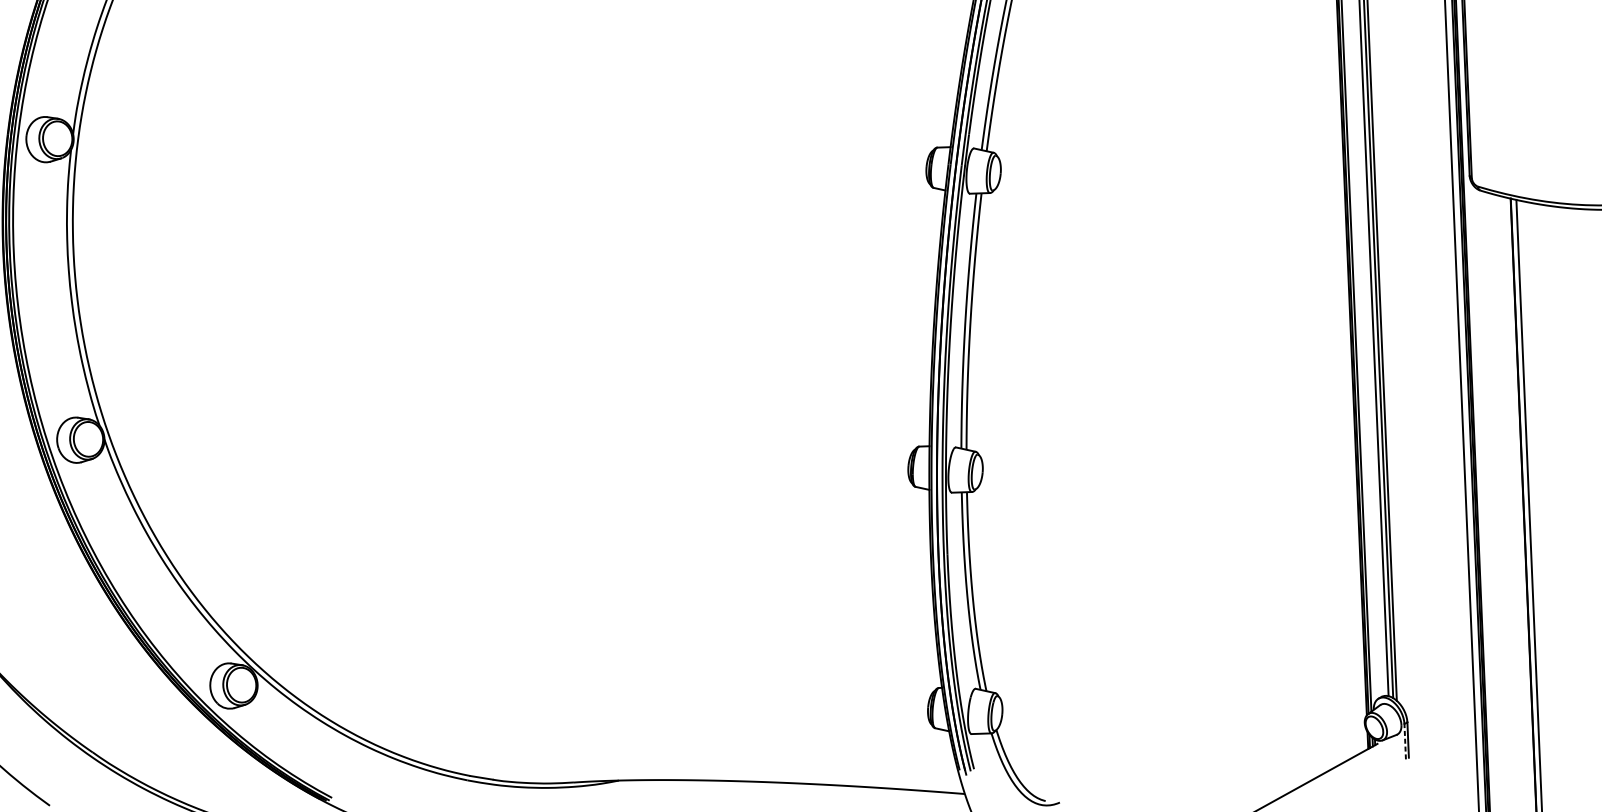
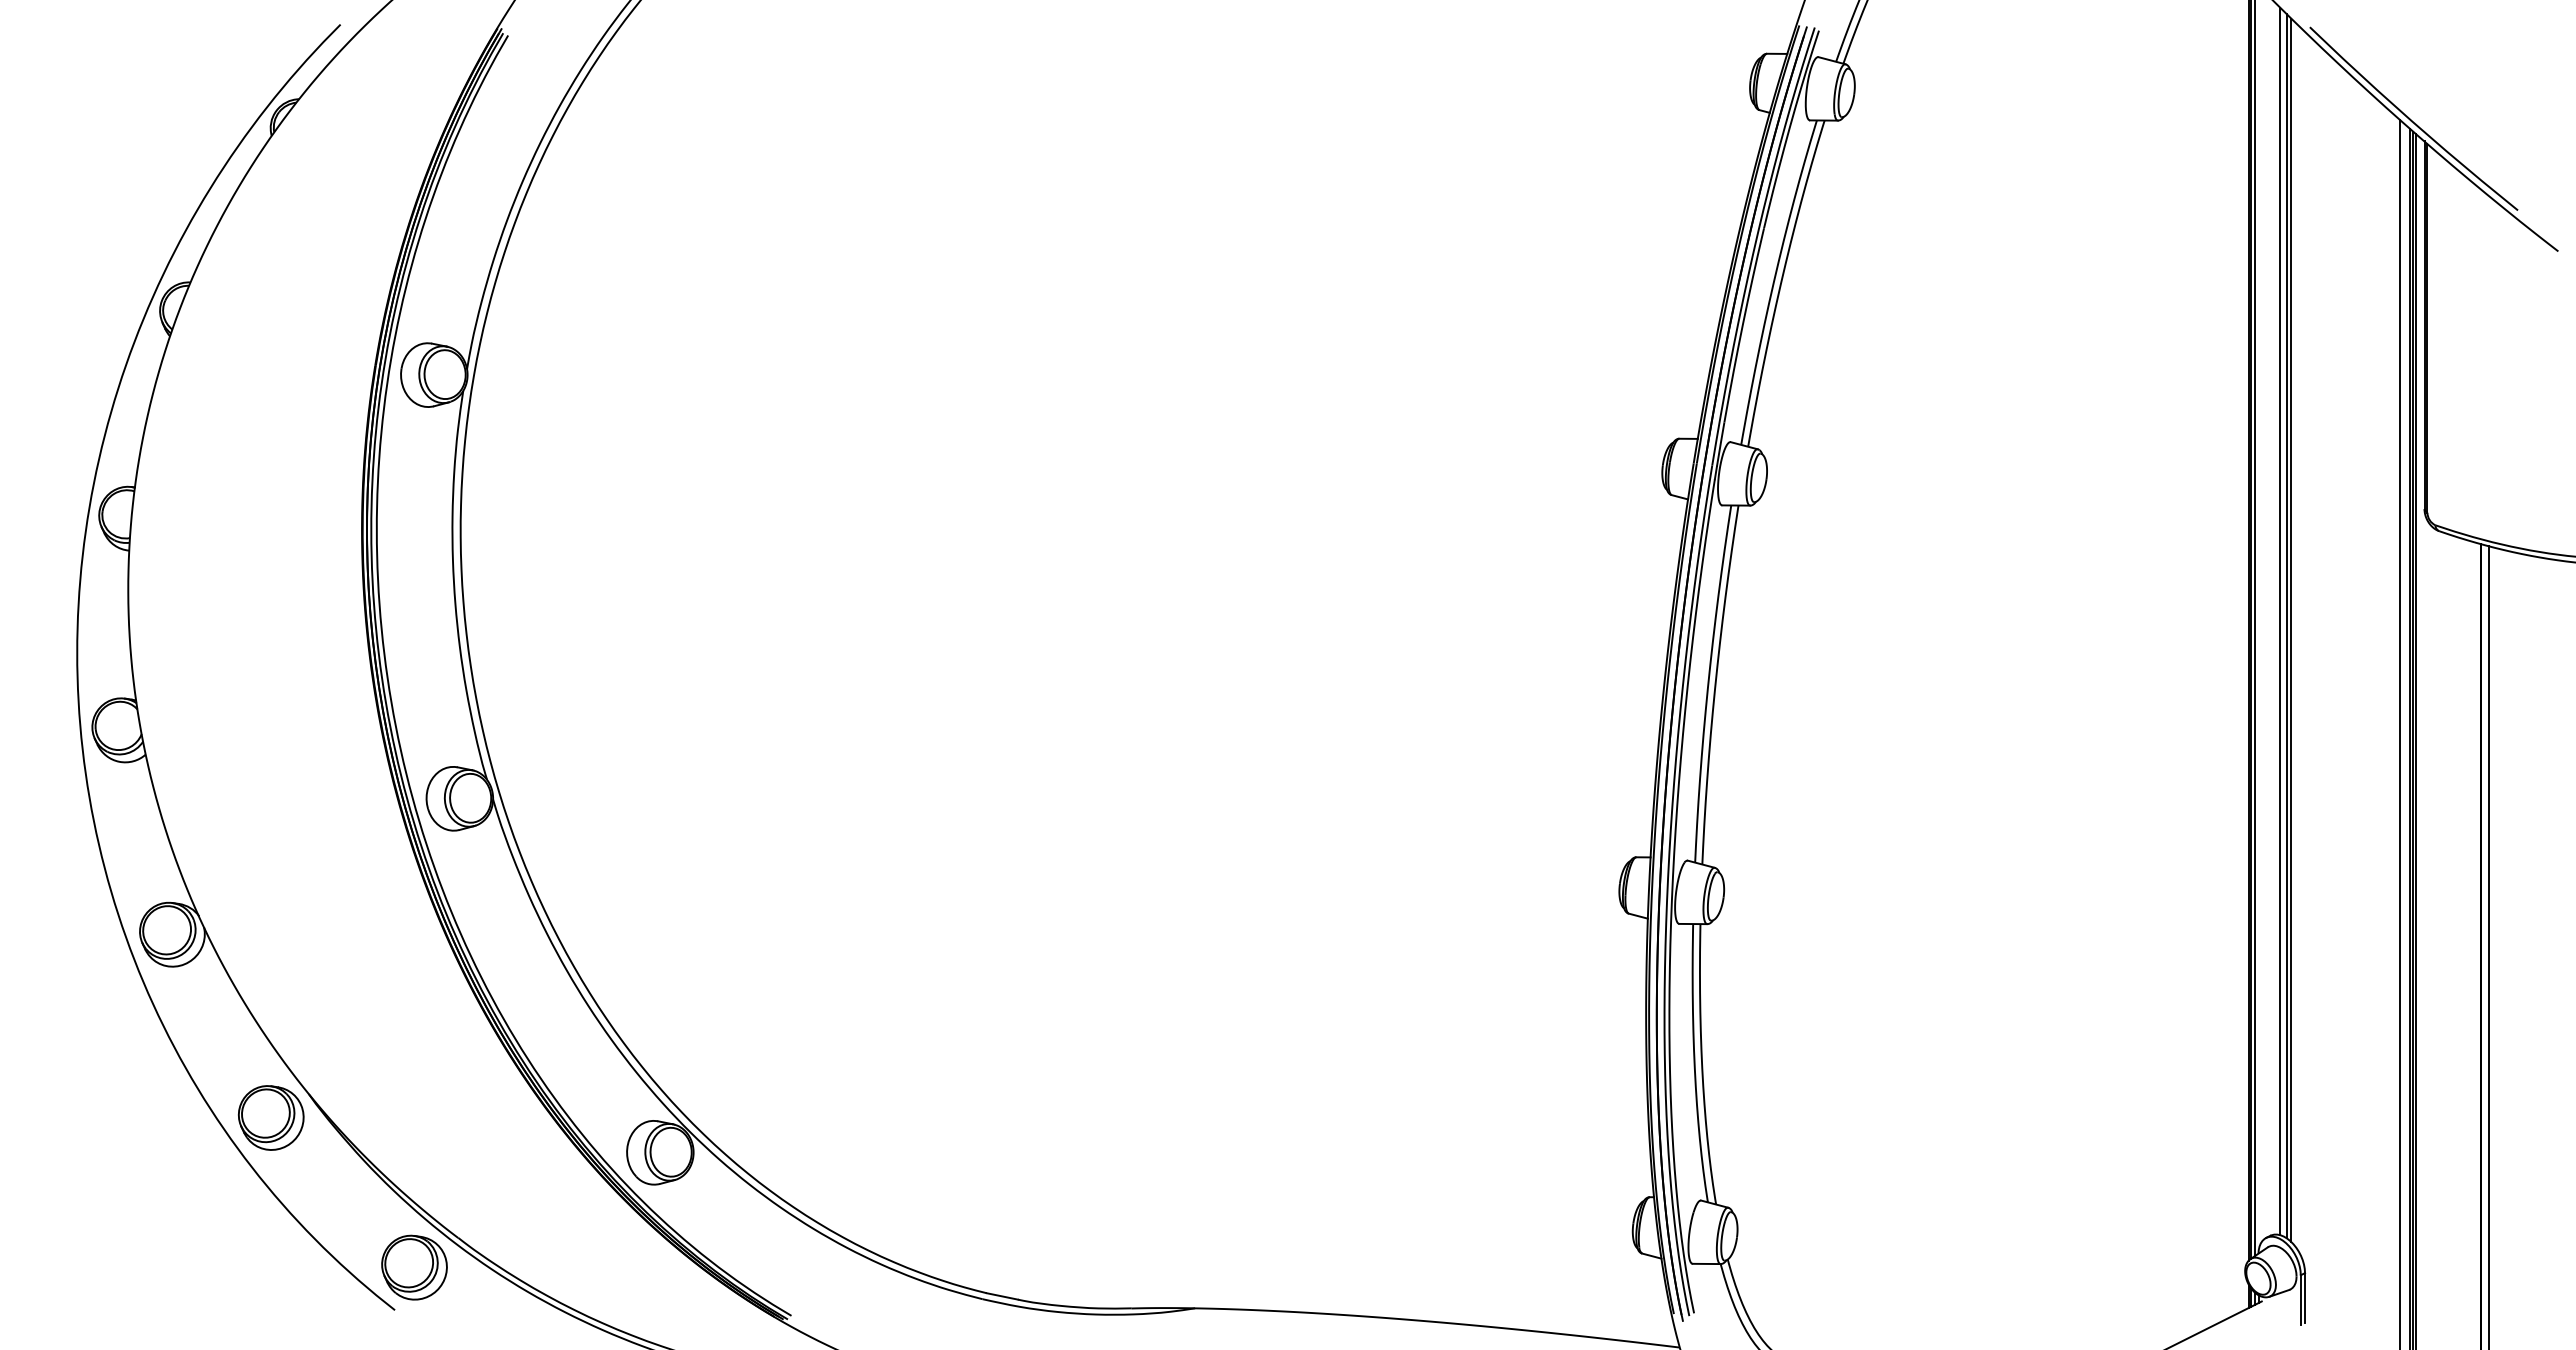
line: (1404, 742) -> (2300, 1300), dashed -> solid
part: (62, 774) -> (414, 1267), added

